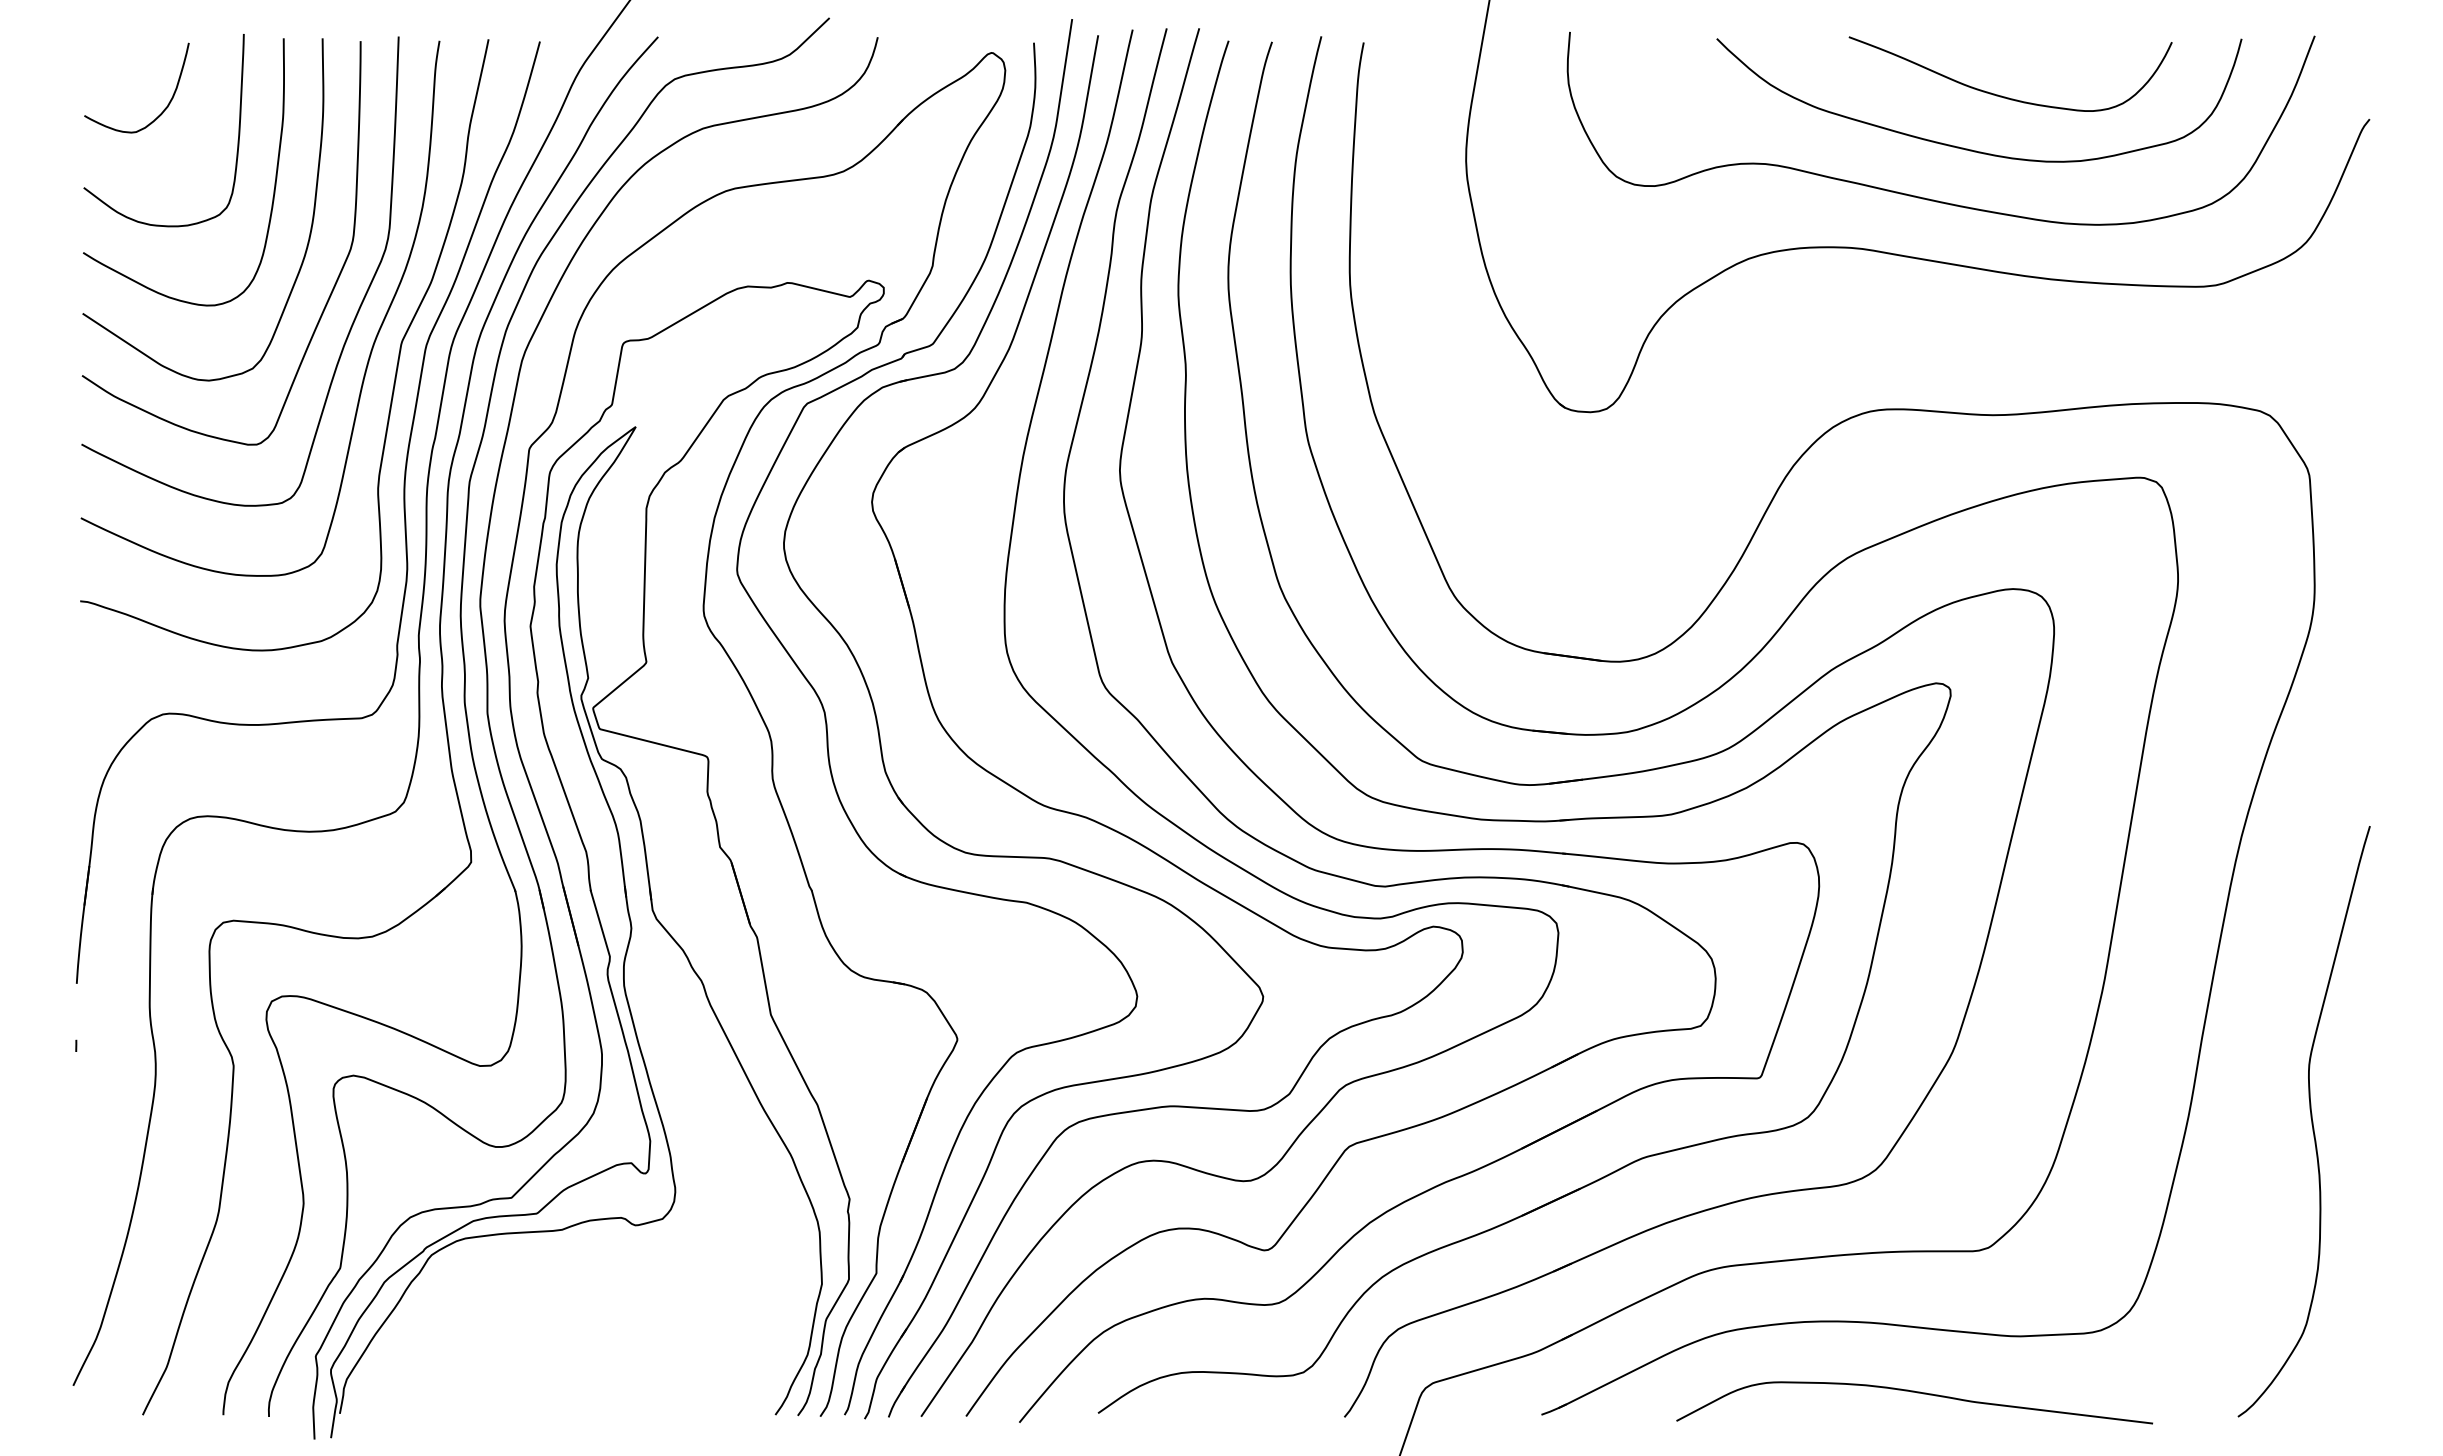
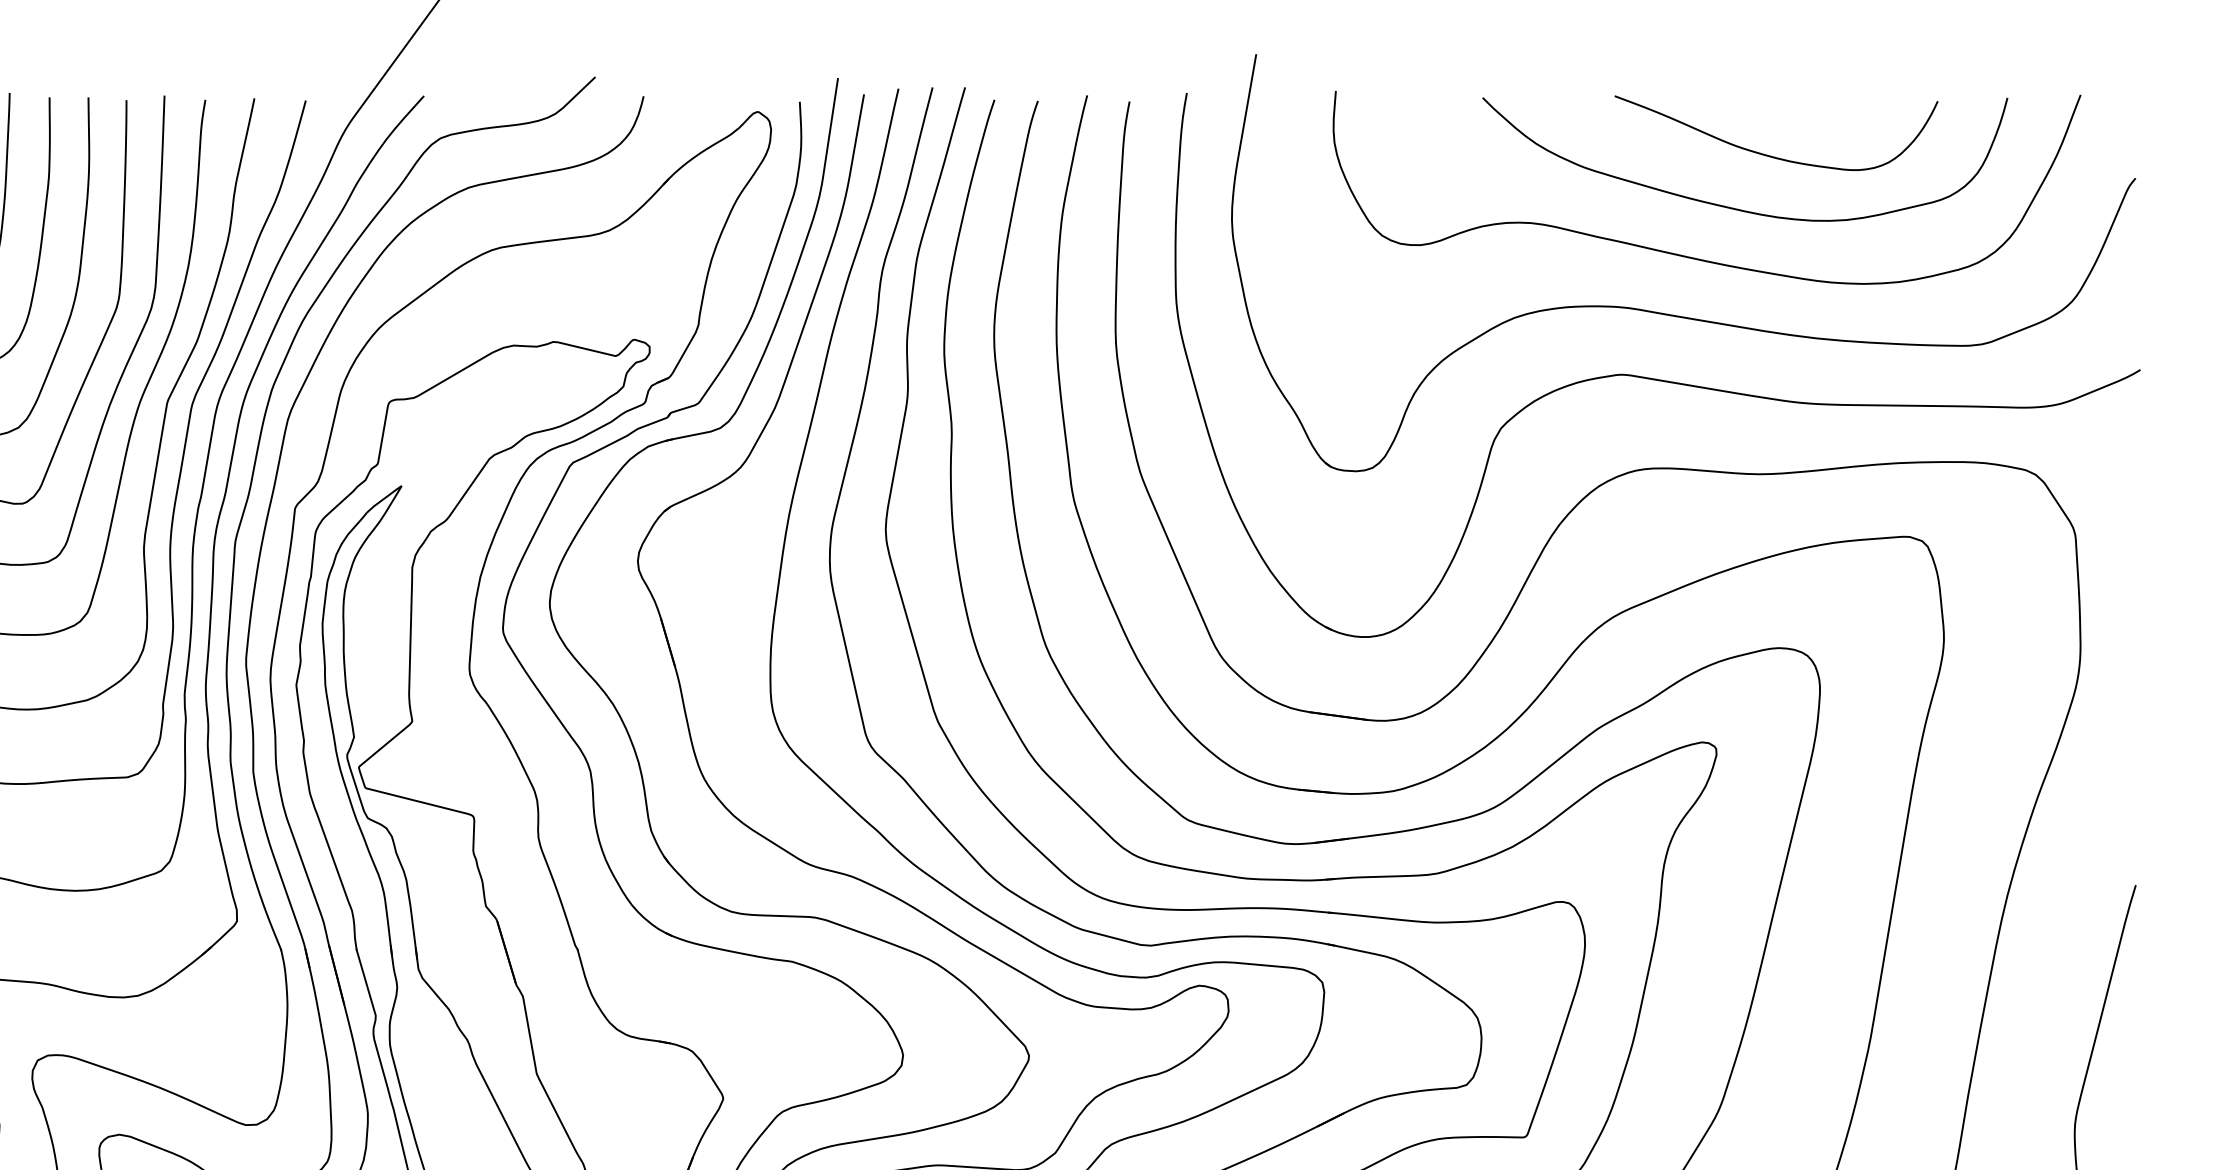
part: (1890, 319) -> (1656, 378), added

